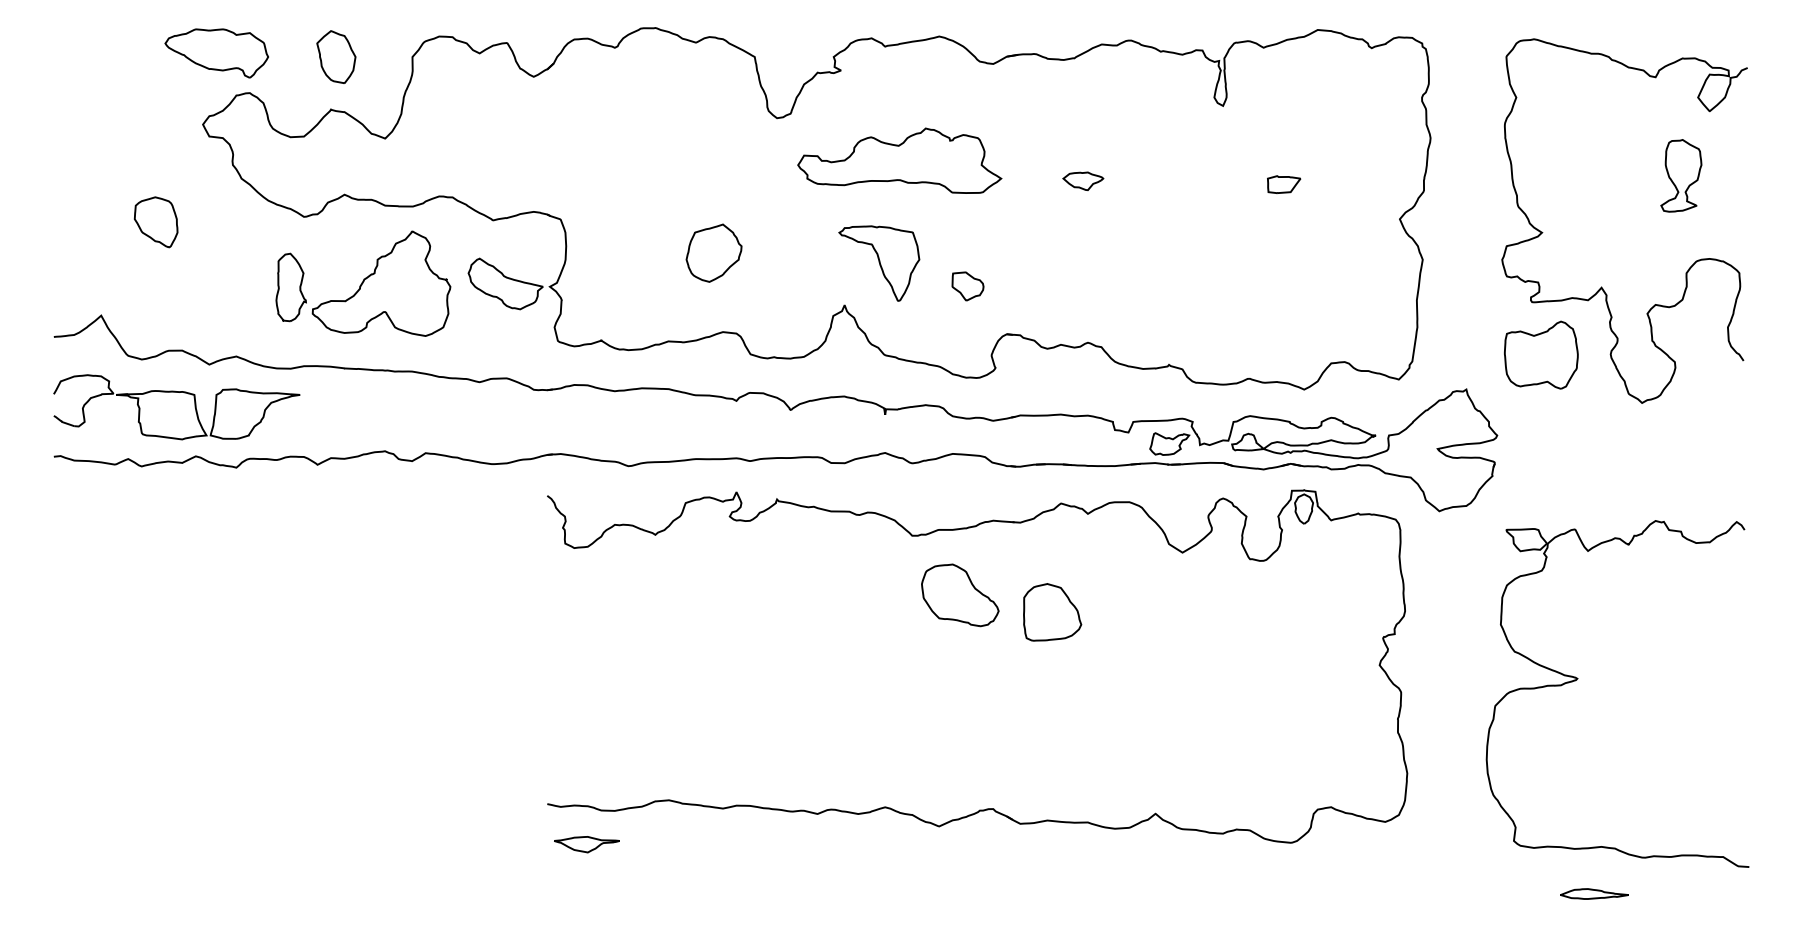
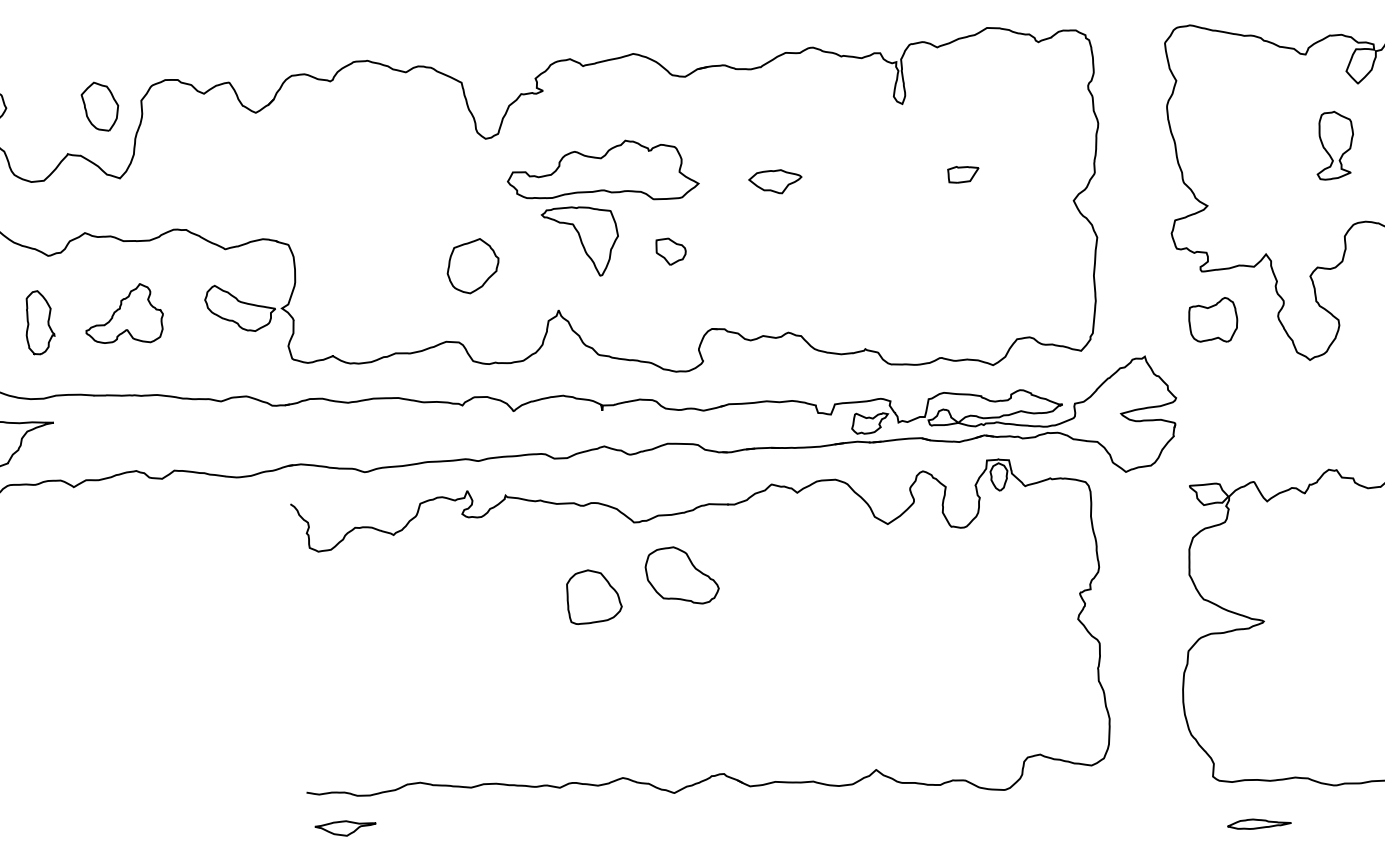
part: (336, 56) -> (100, 106), moved
part: (1083, 180) -> (775, 181), size x1.4
part: (713, 252) -> (472, 265), moved
part: (879, 263) -> (581, 241), moved
part: (381, 283) -> (124, 314), size x0.6
part: (967, 286) -> (670, 251), moved
part: (1541, 354) -> (1213, 319), size x0.7
part: (1052, 612) -> (594, 596), moved
part: (1594, 893) -> (1259, 823), moved

